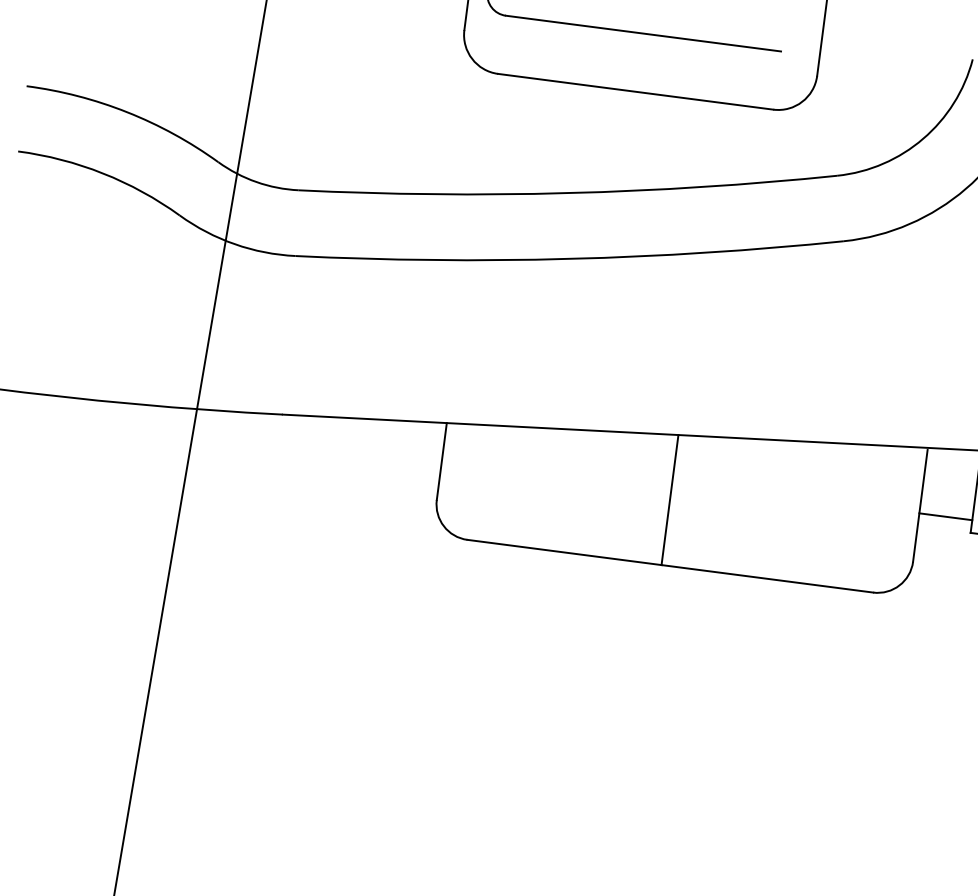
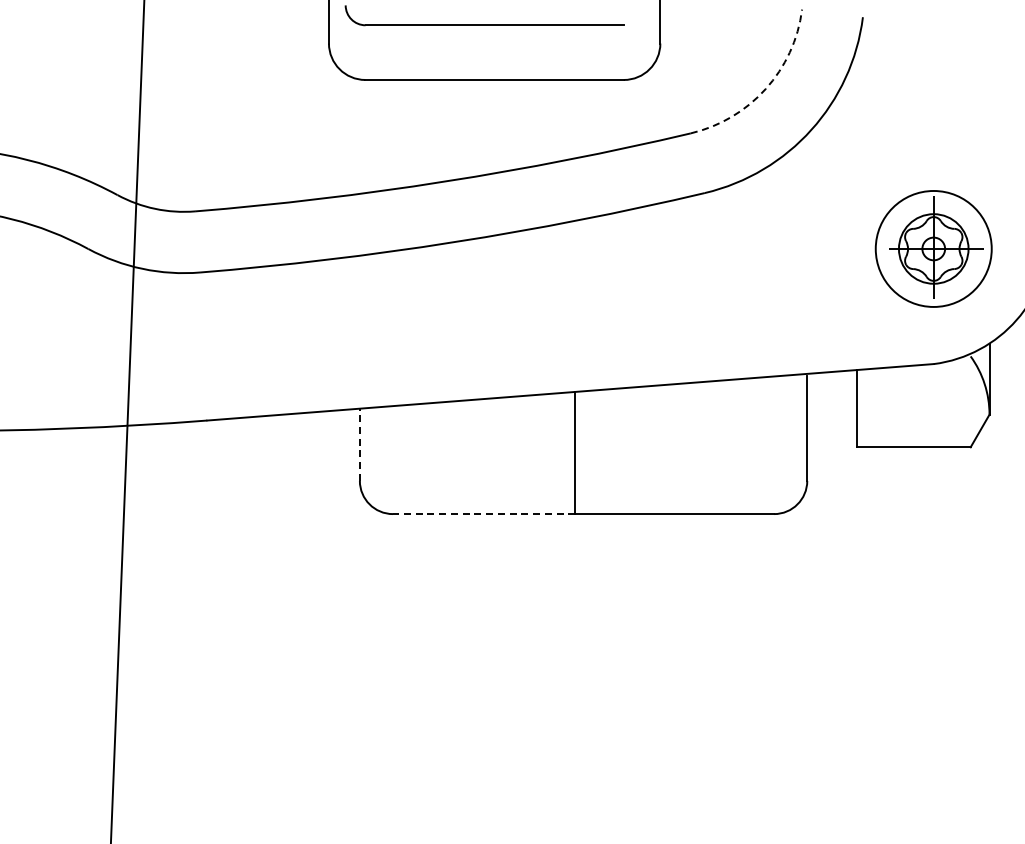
arc: (922, 138) -> (765, 88), solid -> dashed
line: (441, 461) -> (359, 444), solid -> dashed
line: (945, 516) -> (831, 435), removed
line: (563, 552) -> (483, 514), solid -> dashed

